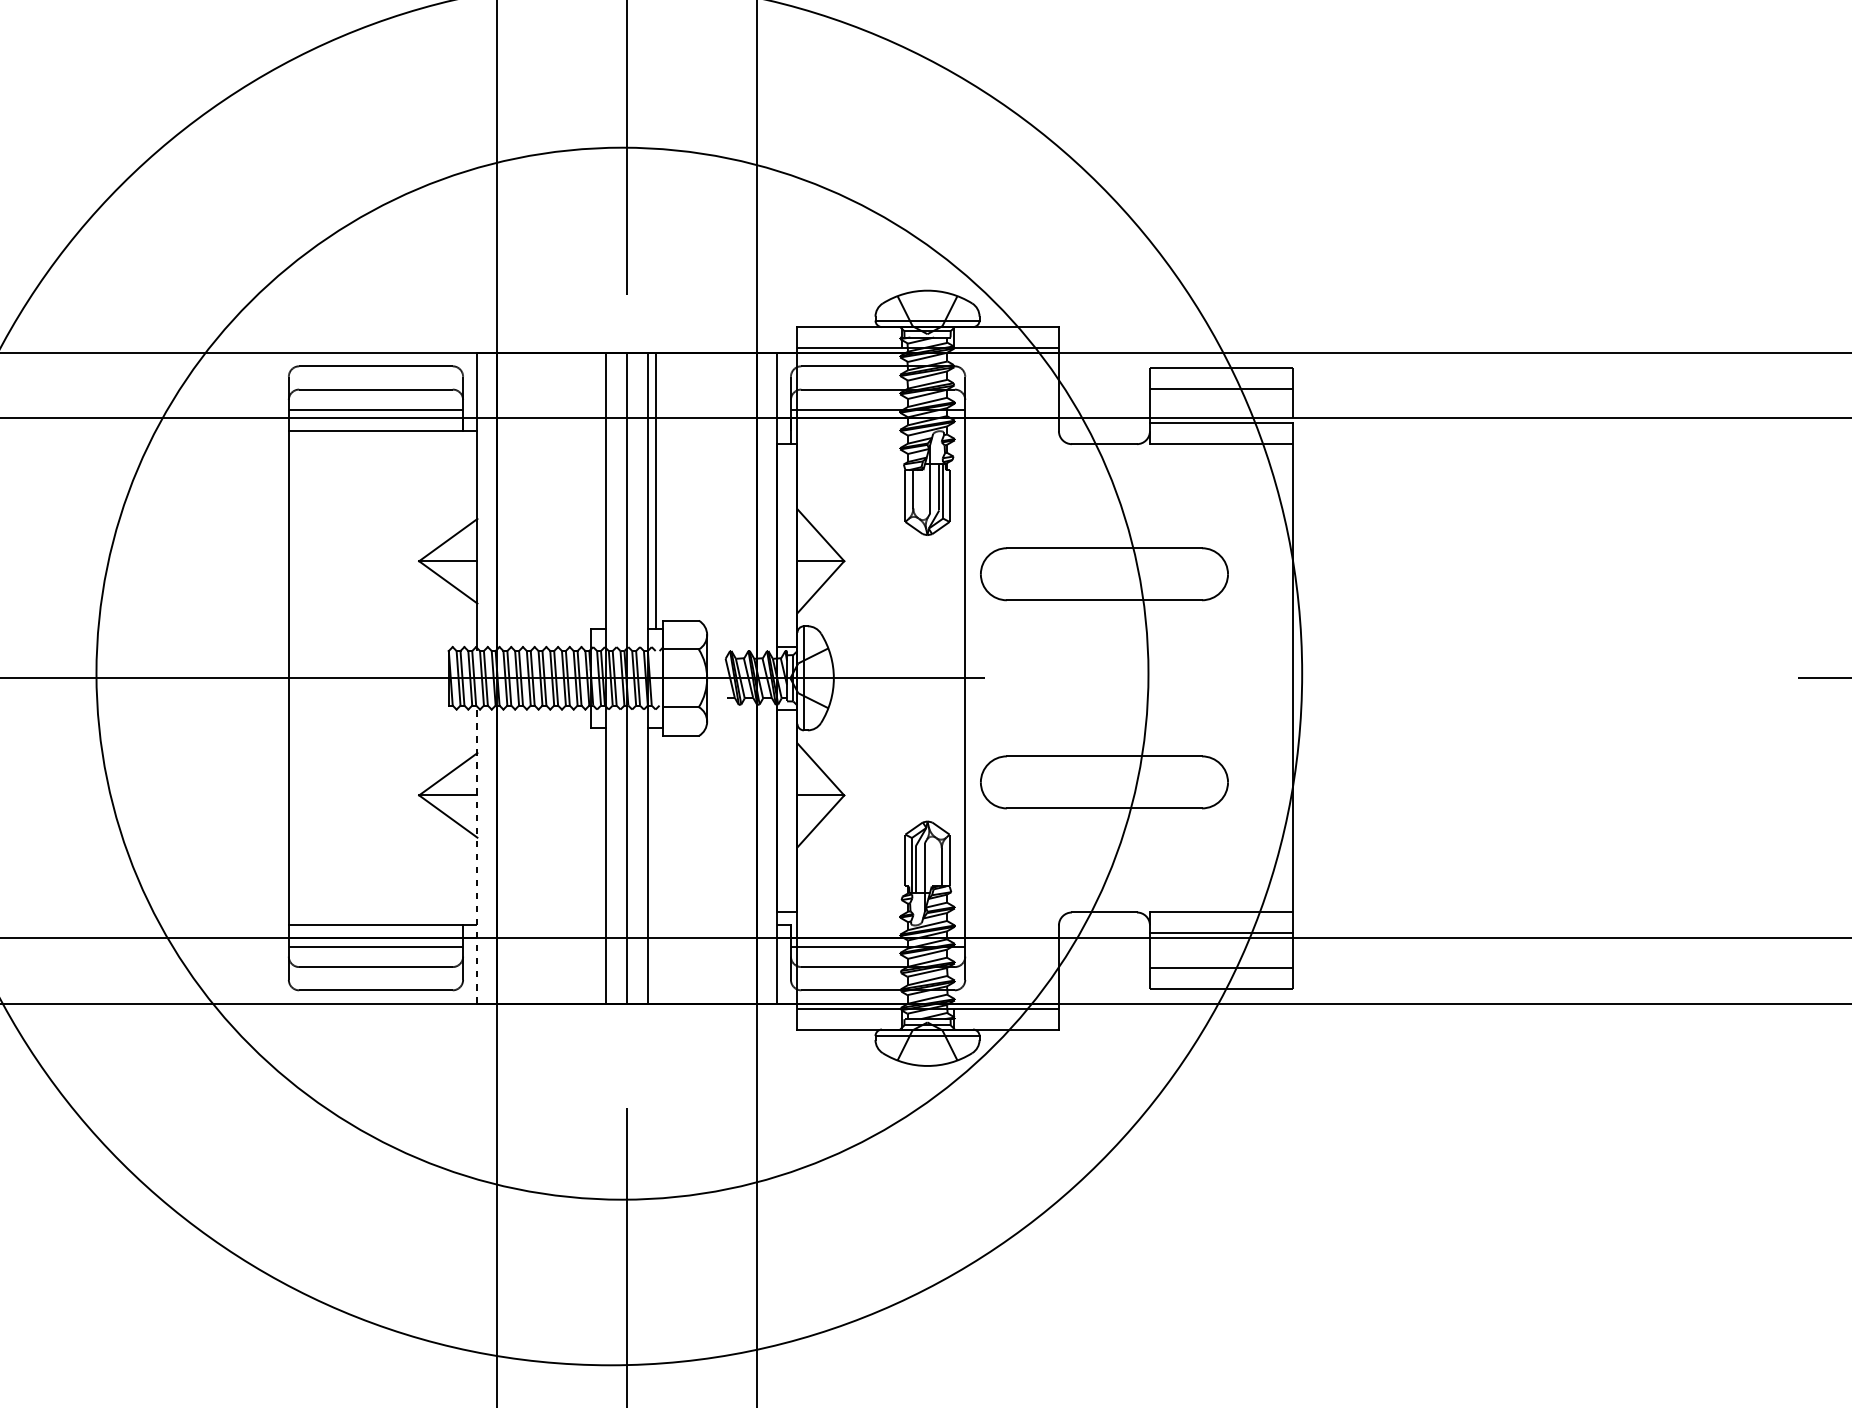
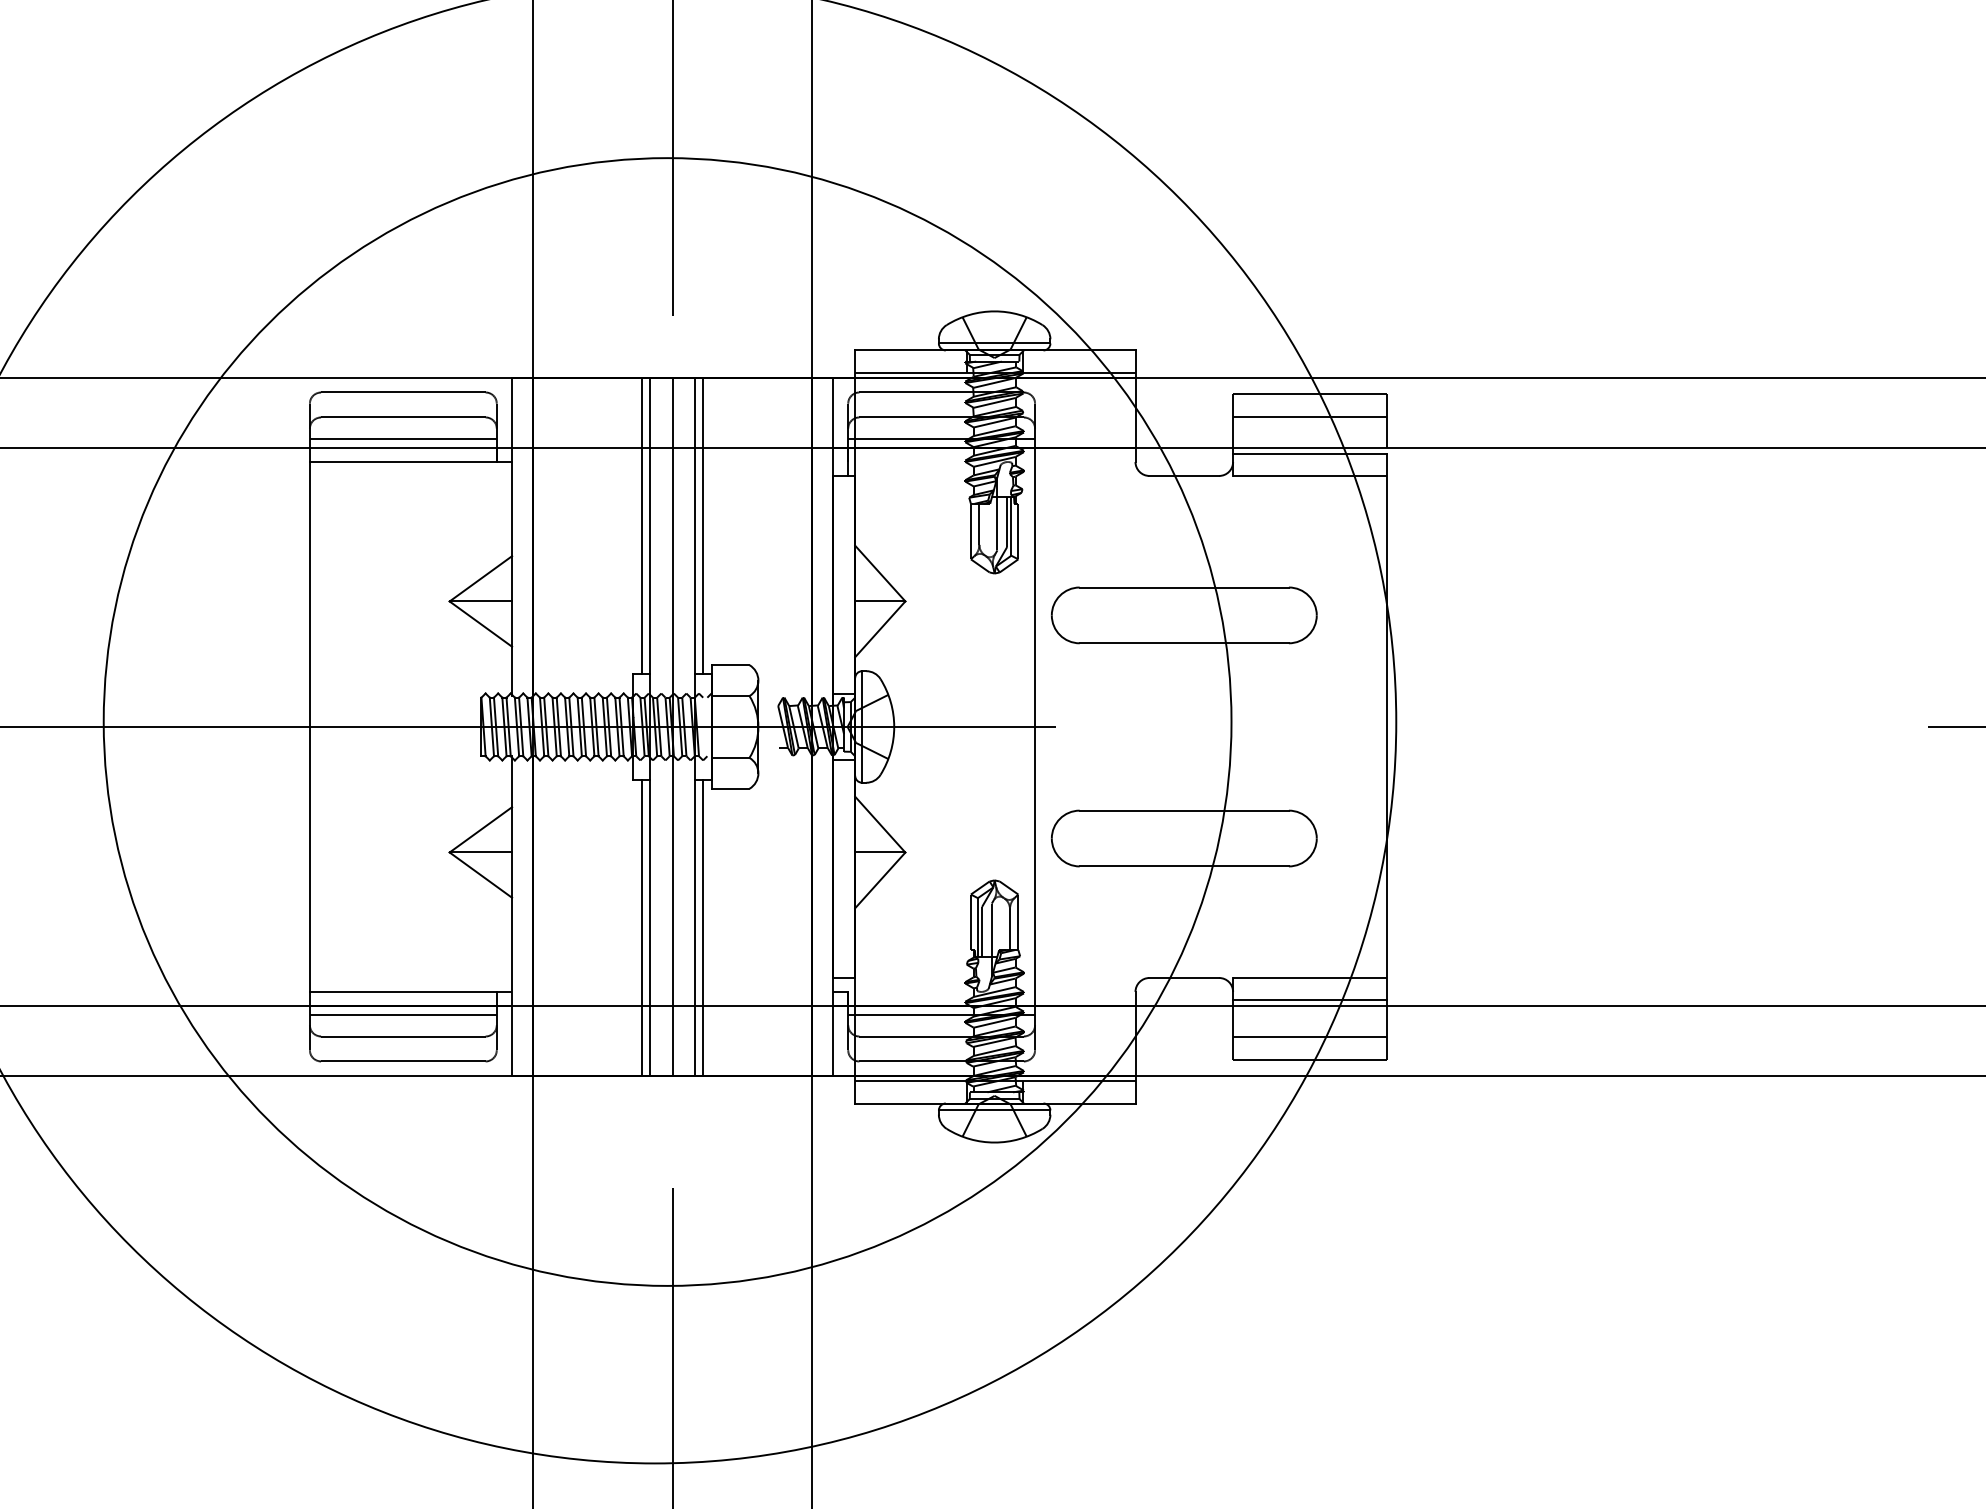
line: (598, 490) -> (641, 525), added
line: (477, 854) -> (512, 915), dashed -> solid
line: (598, 865) -> (641, 927), added
line: (655, 865) -> (703, 927), added

